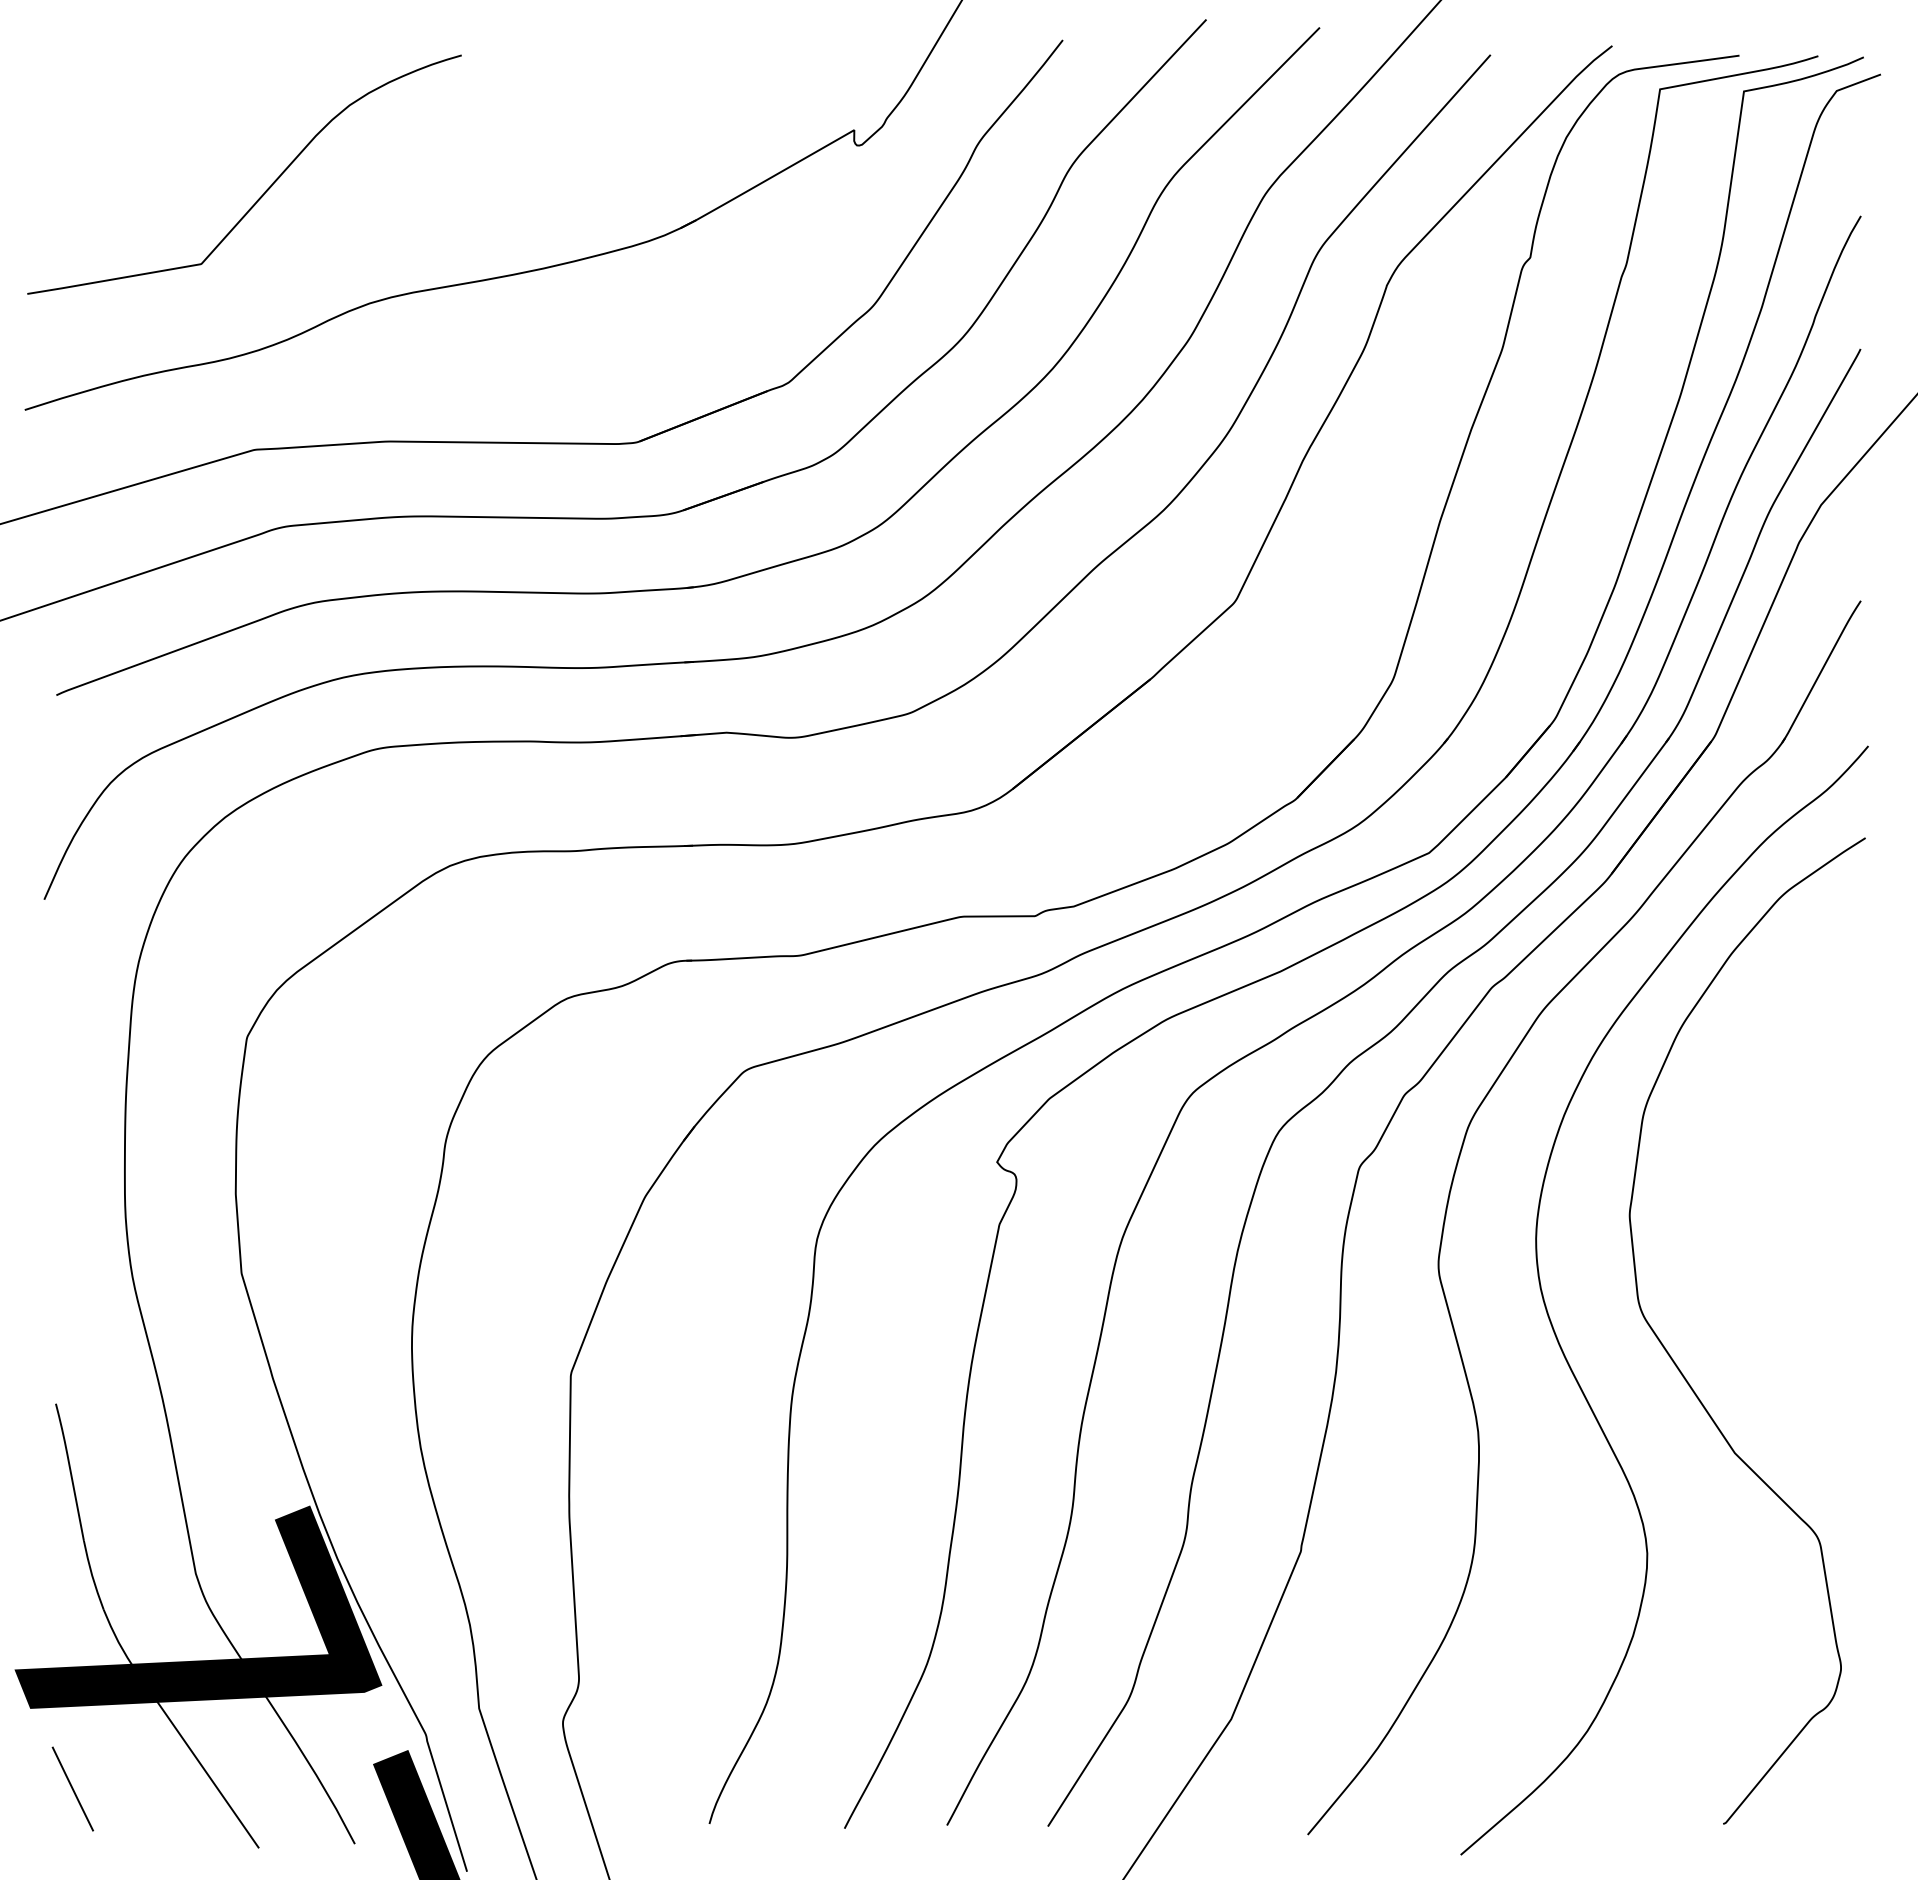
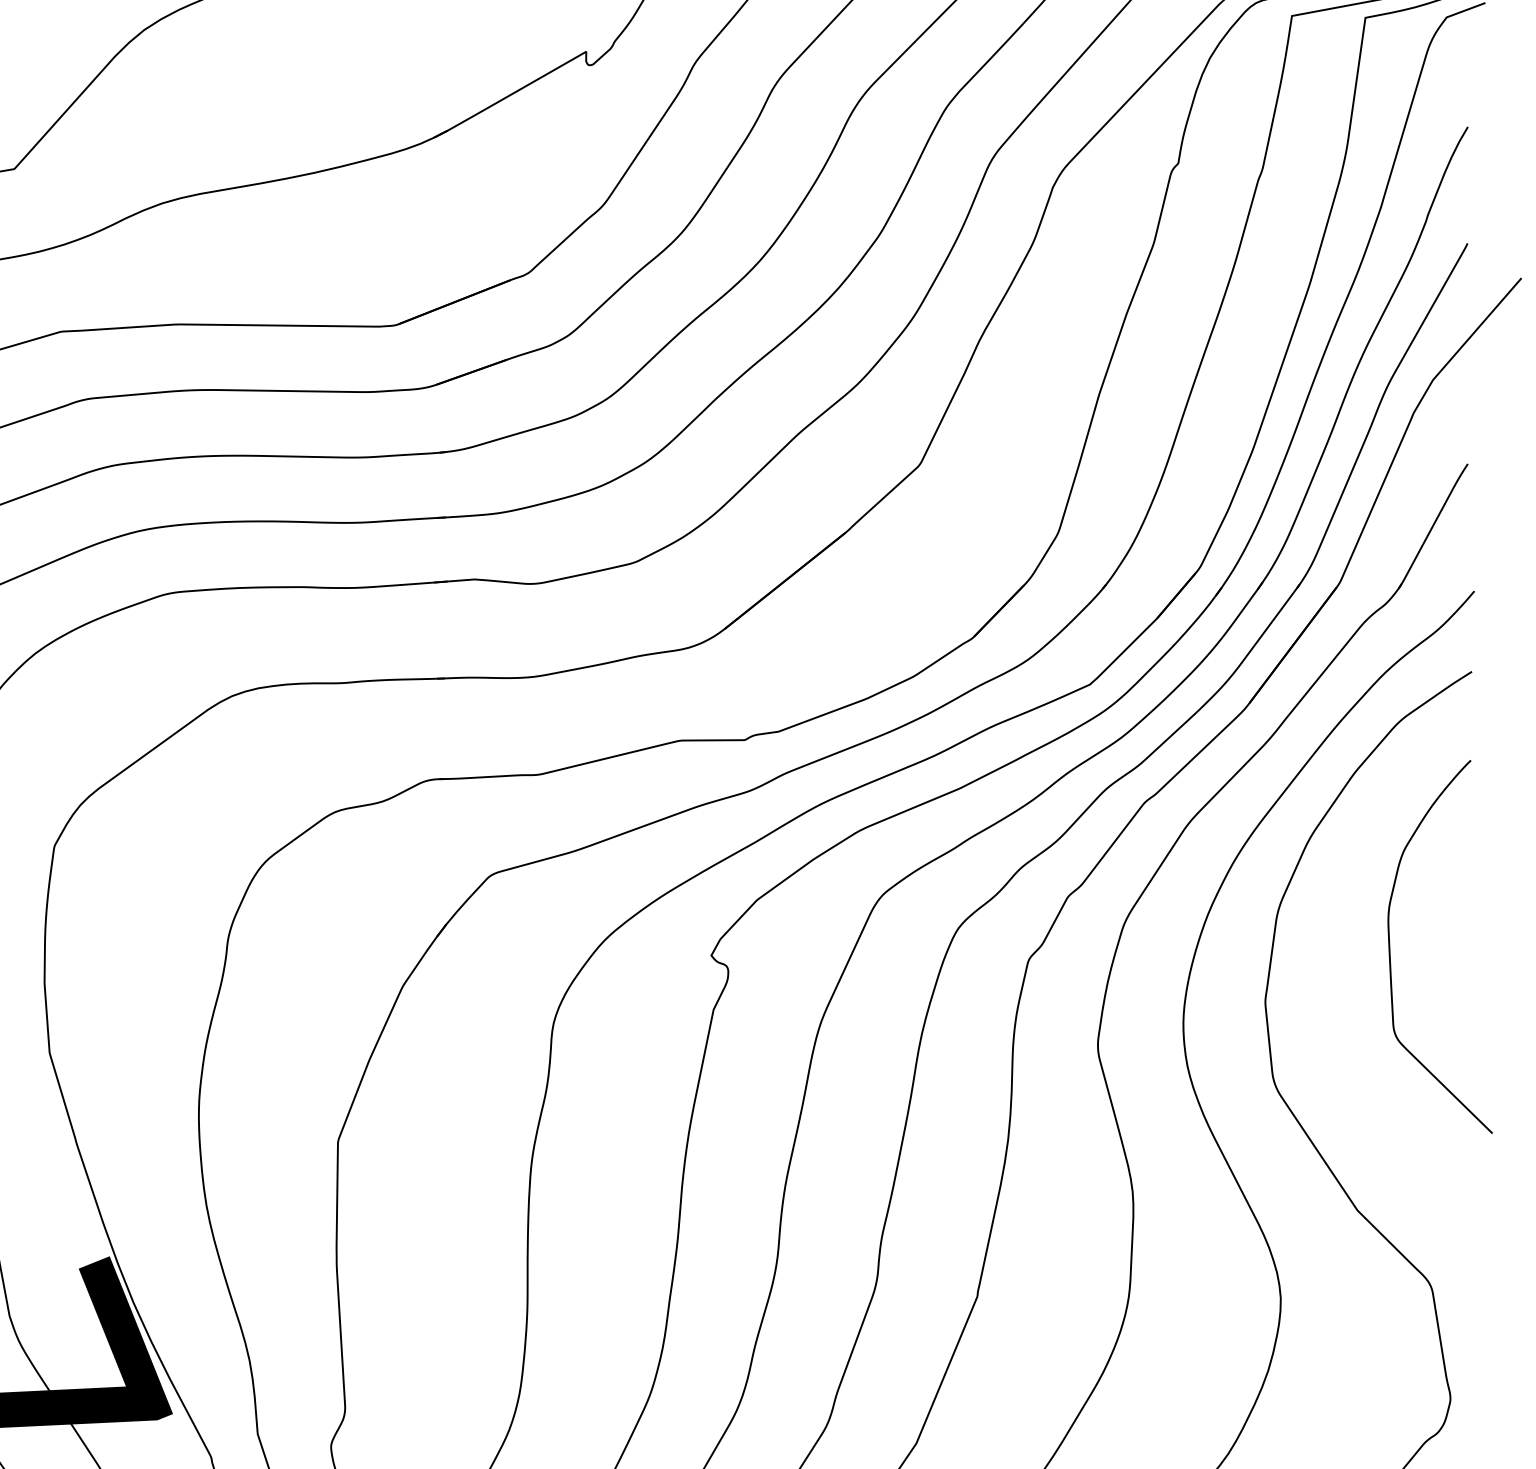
curve: (1772, 1151) -> (1390, 946), added

